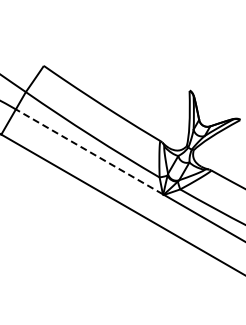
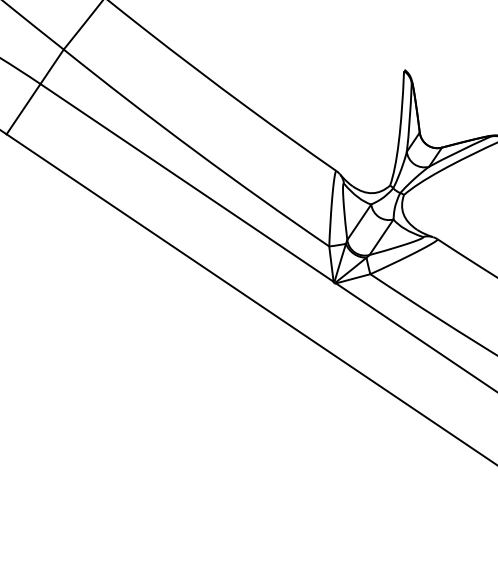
line: (89, 151) -> (187, 182), dashed -> solid

